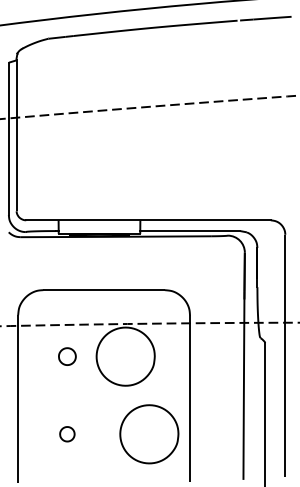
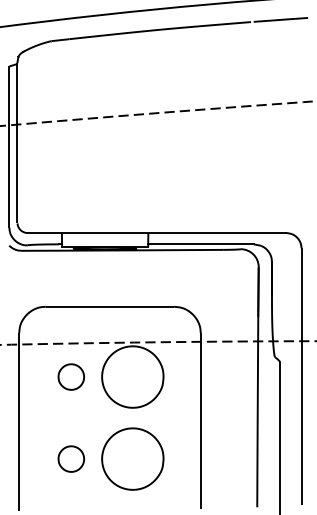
part: (66, 356) -> (70, 376), size x1.43
part: (66, 433) -> (70, 458), size x1.67
part: (149, 433) -> (132, 458), moved

